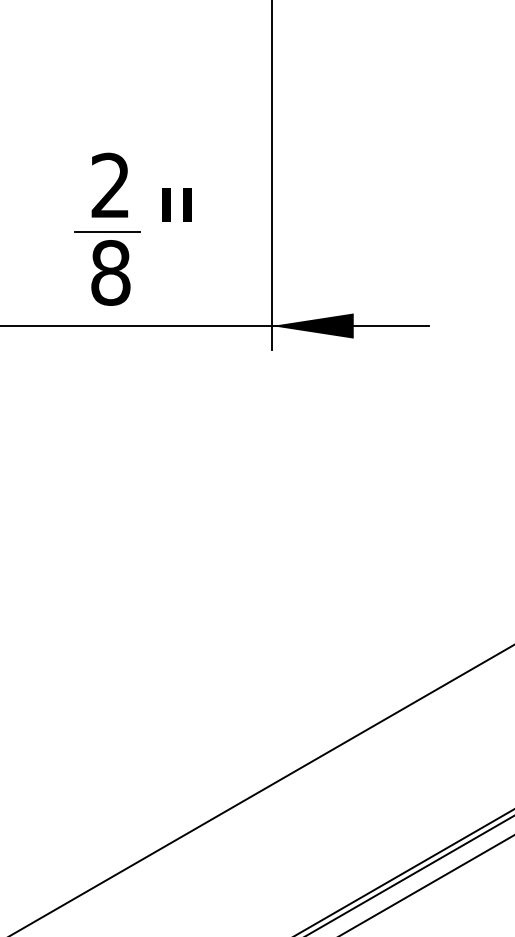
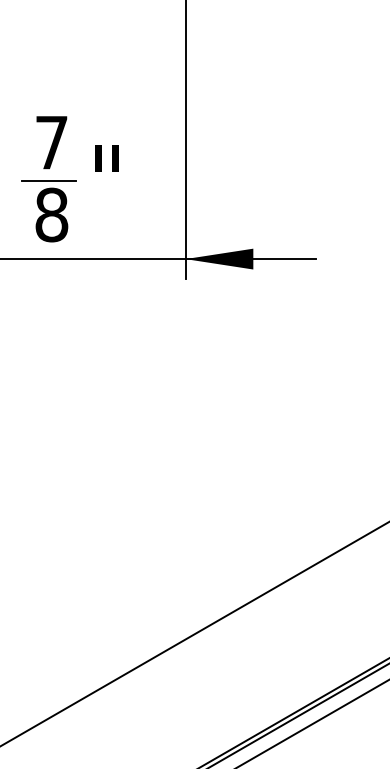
text: (110, 184) -> (51, 141), 2 -> 7

